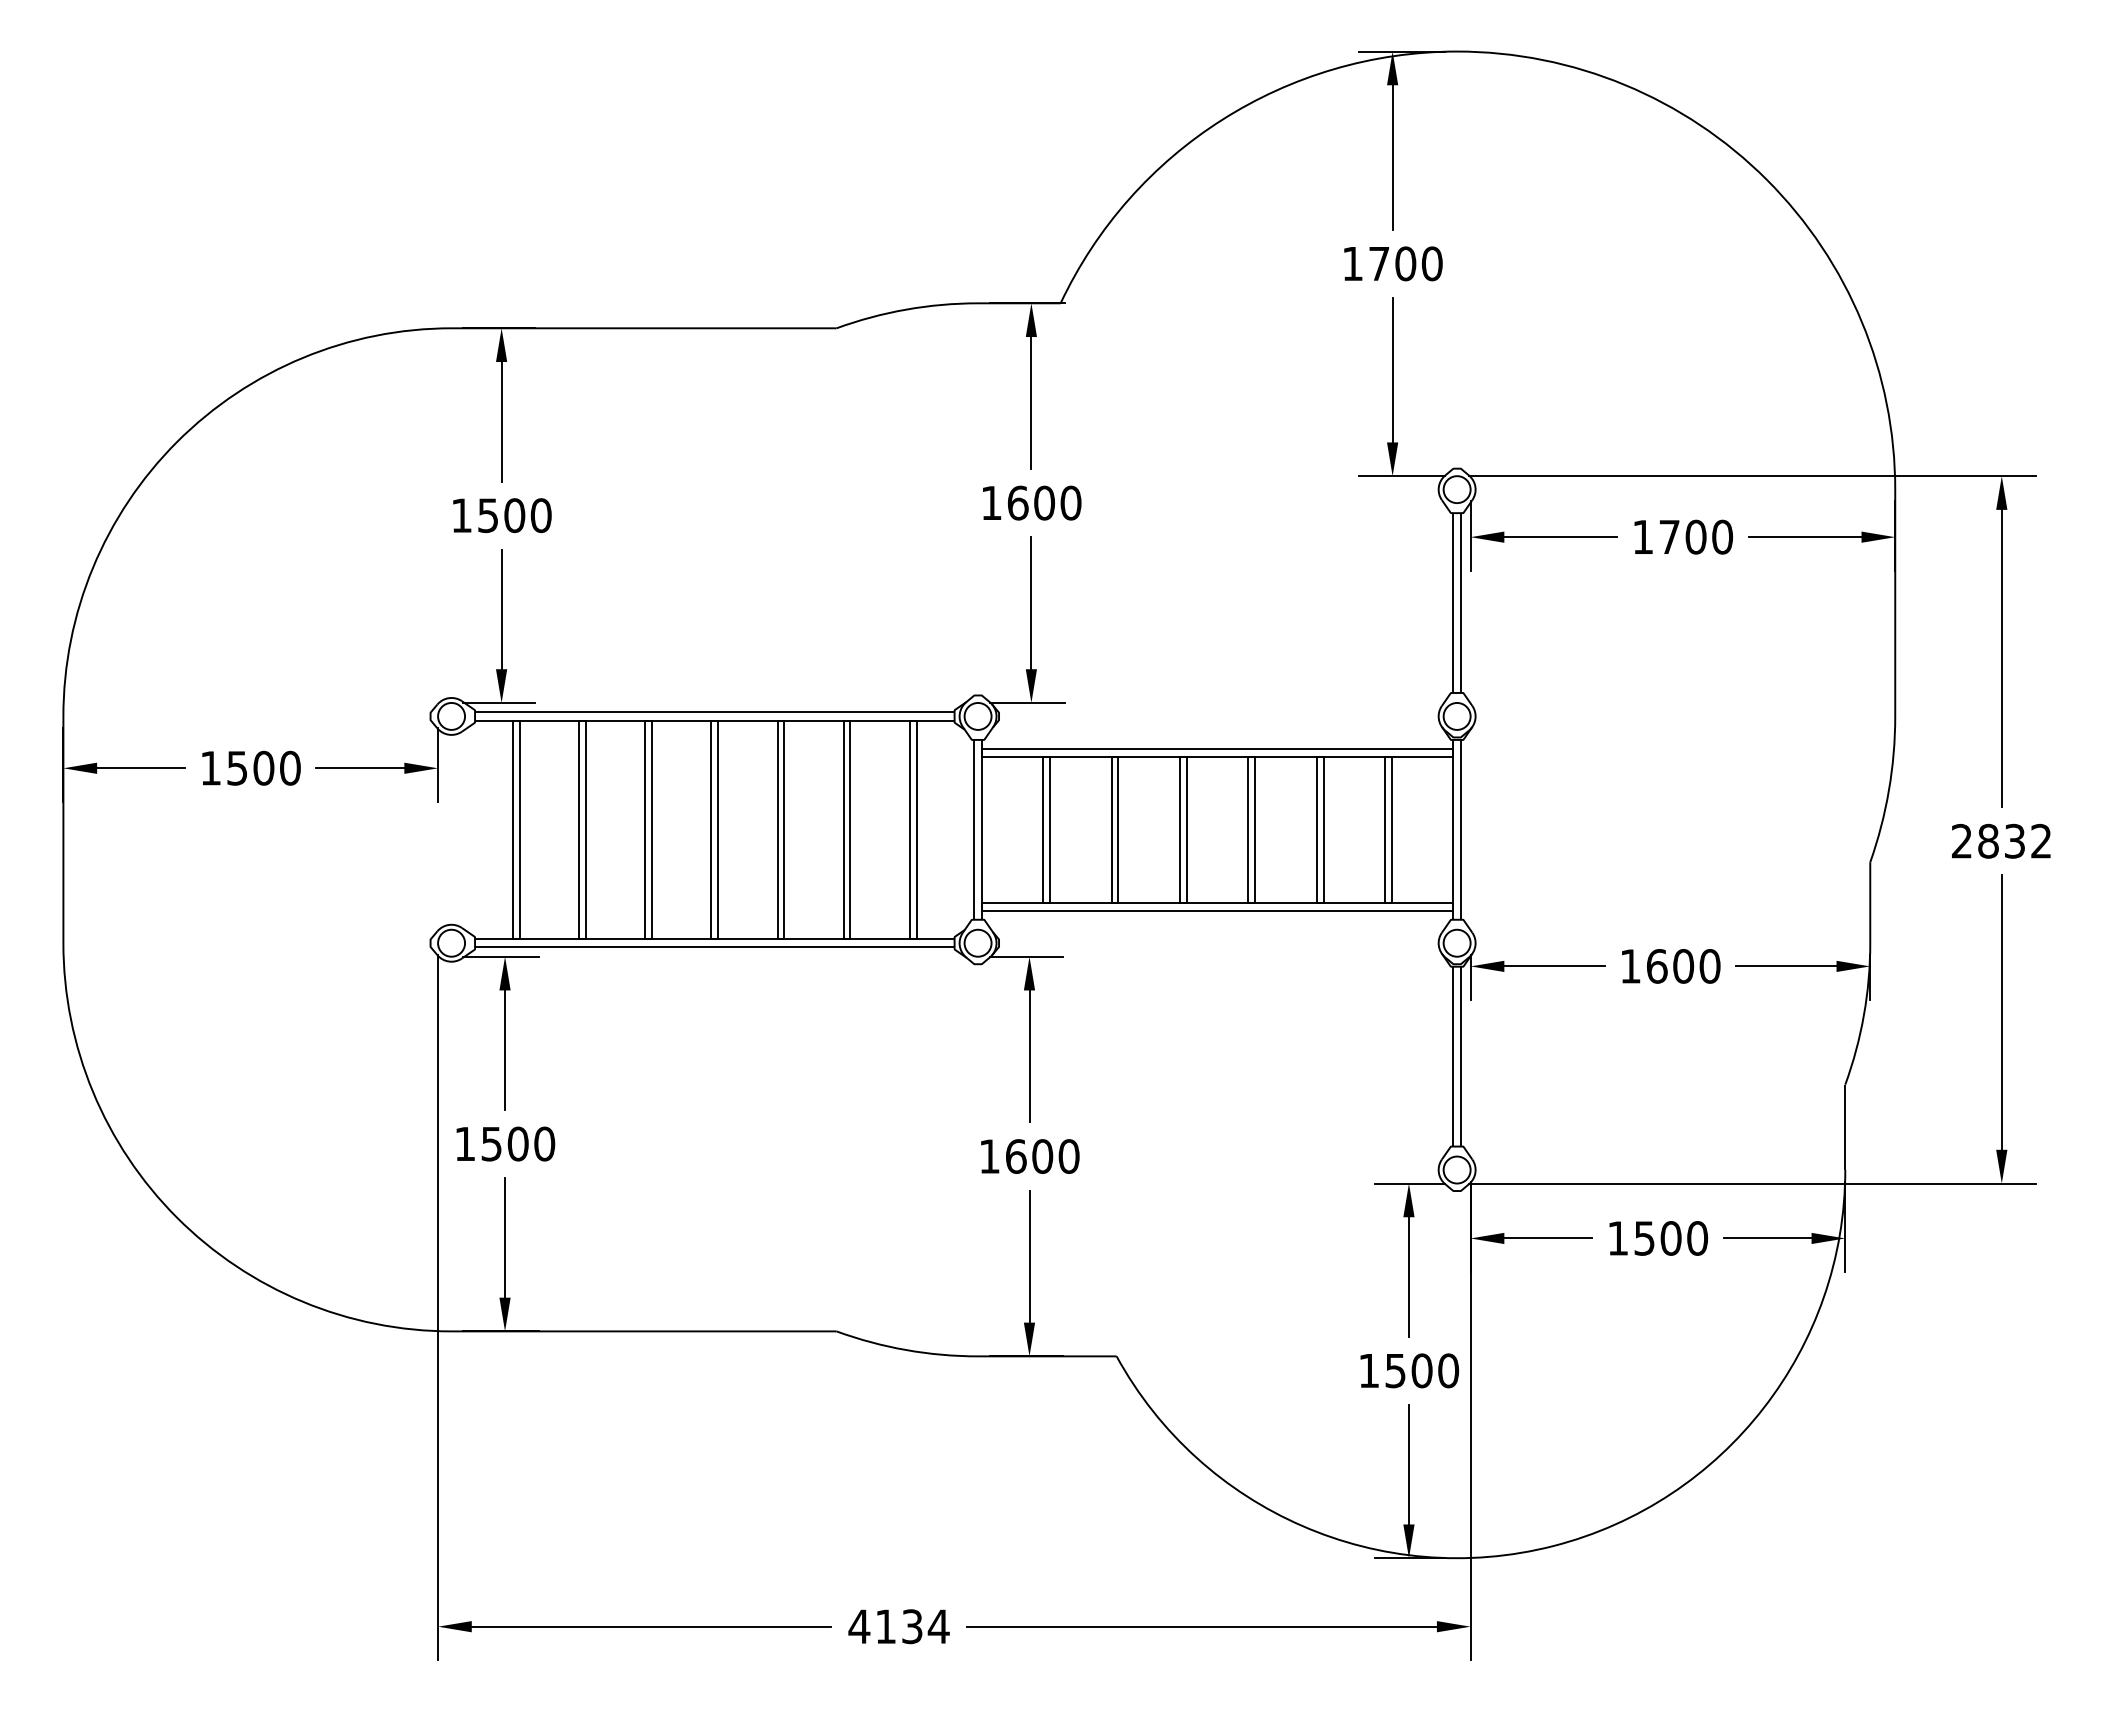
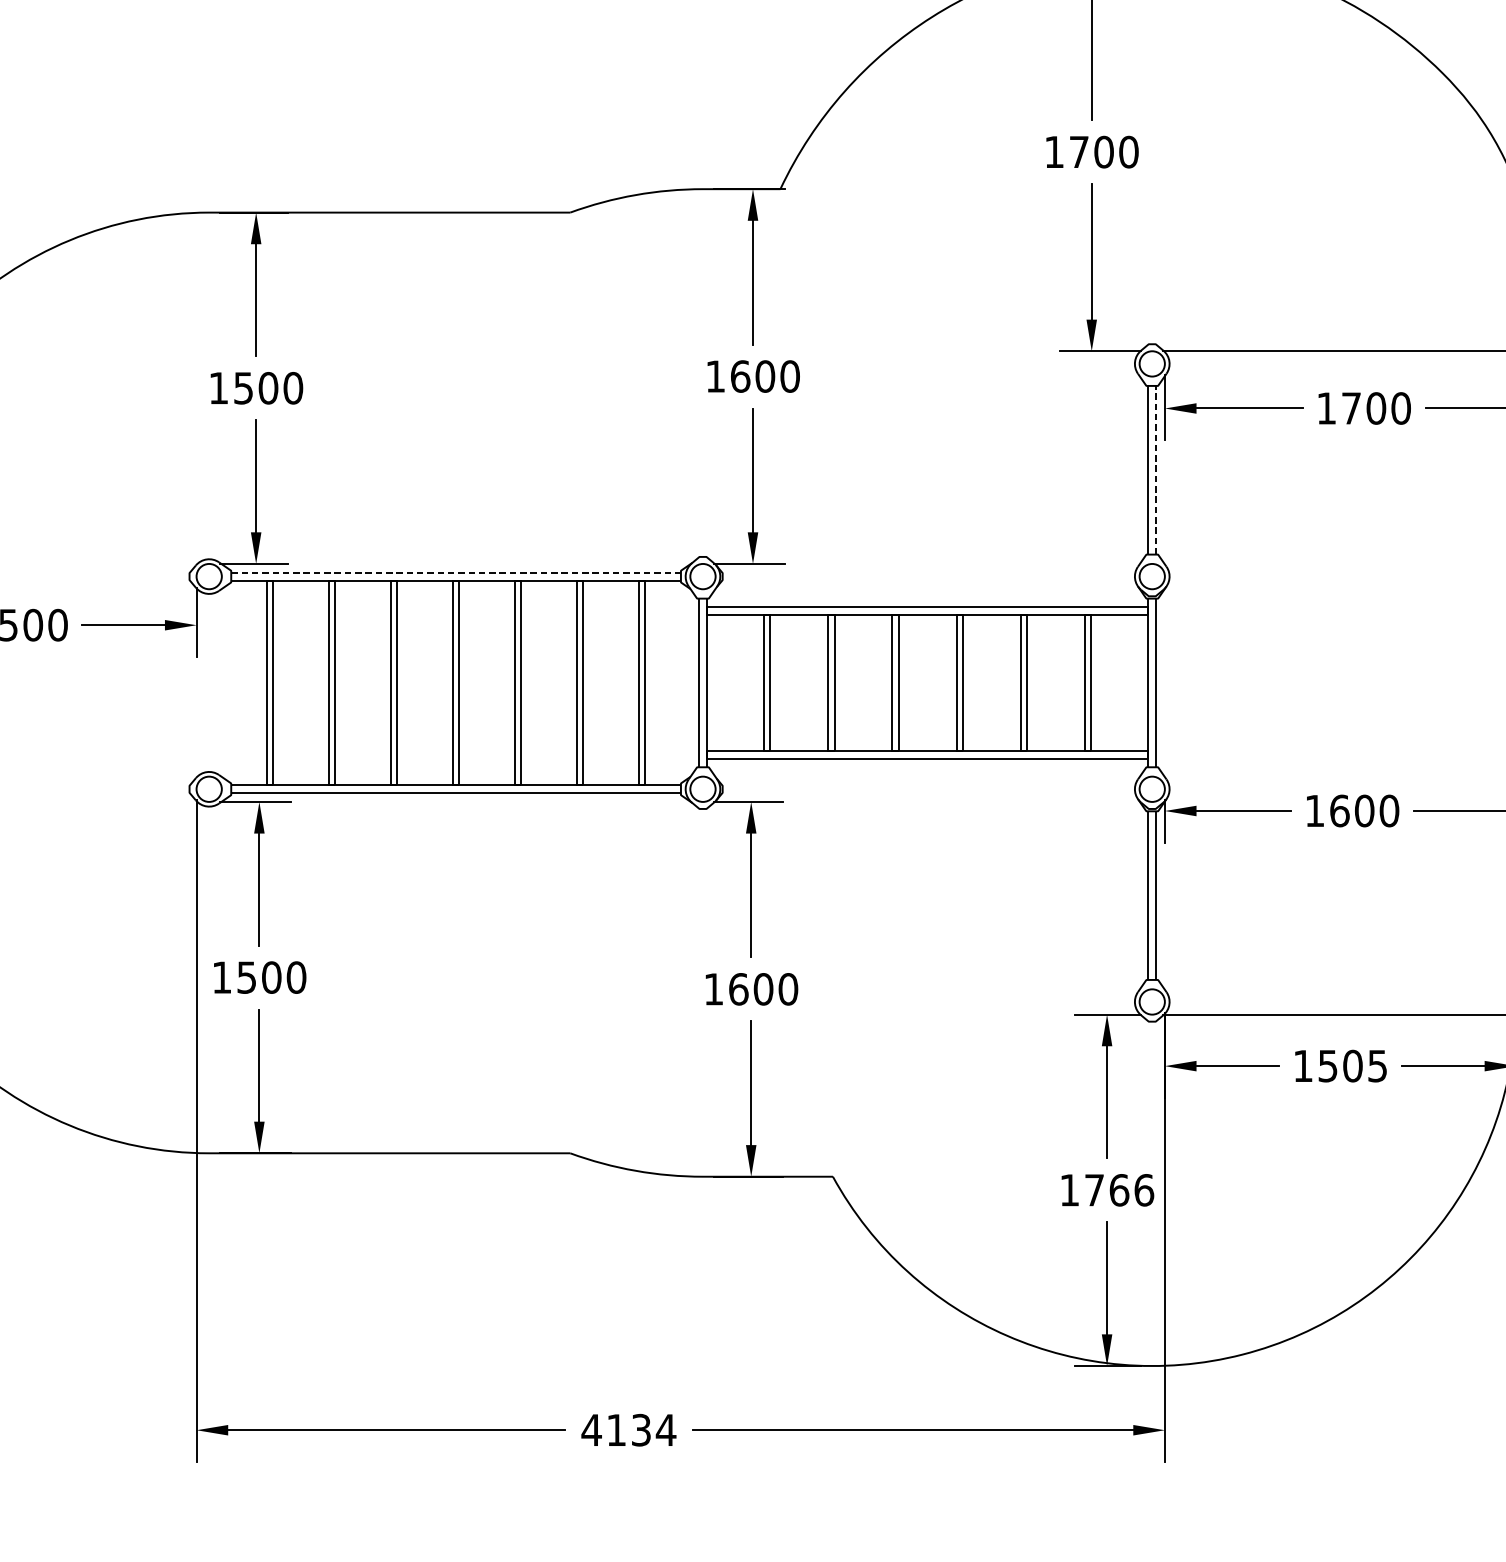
line: (1461, 603) -> (1156, 470), solid -> dashed
line: (714, 712) -> (455, 572), solid -> dashed
text: (1697, 1238) -> (1377, 1066), 1500 -> 1505
text: (1422, 1370) -> (1119, 1189), 1500 -> 1766

